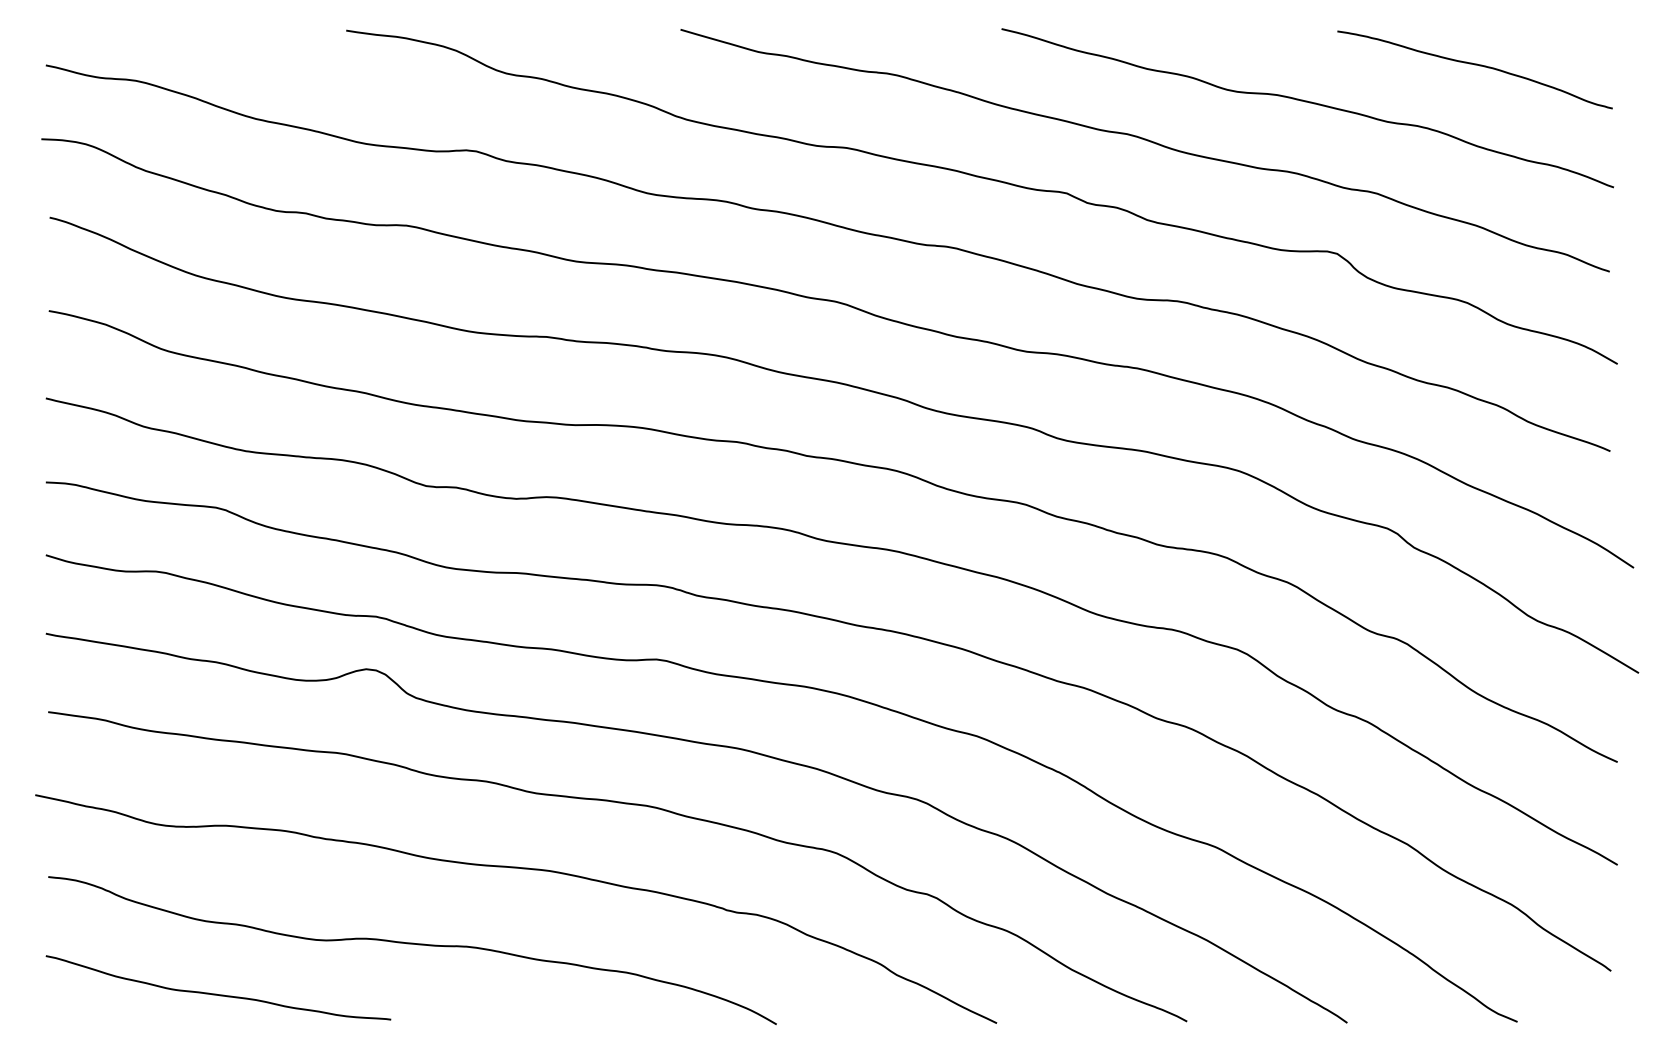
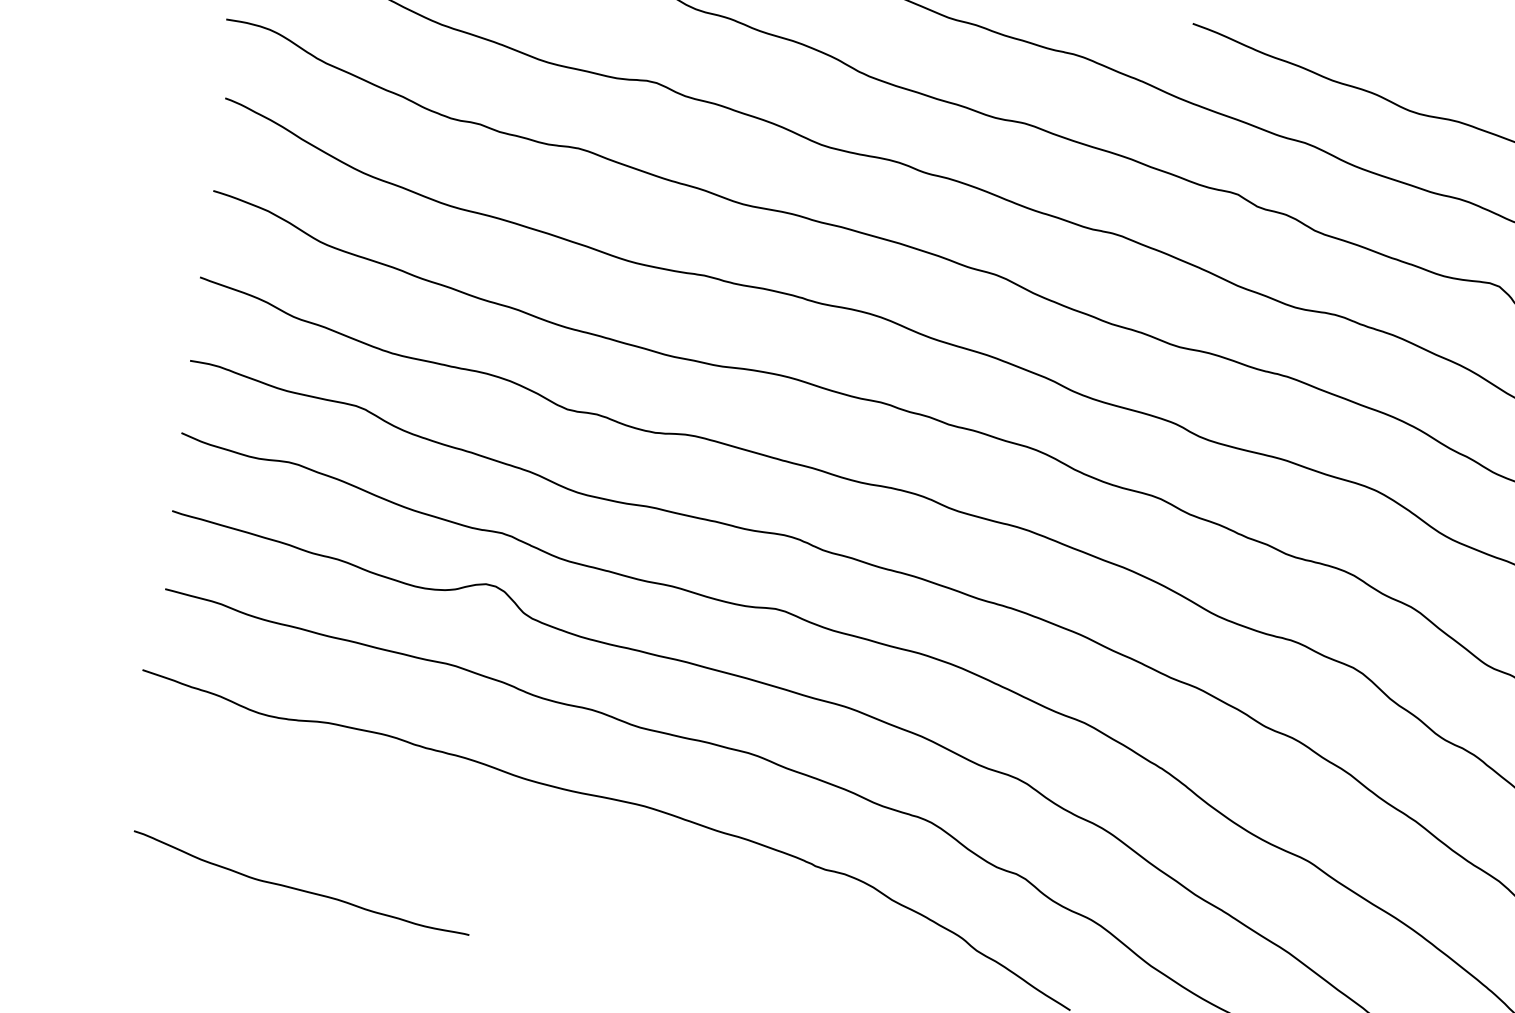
curve: (412, 944) -> (499, 863), removed

